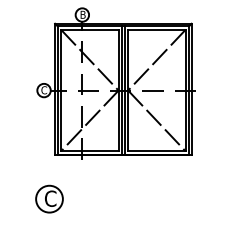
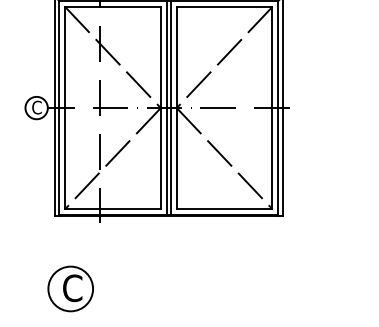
part: (49, 198) -> (70, 287), moved

